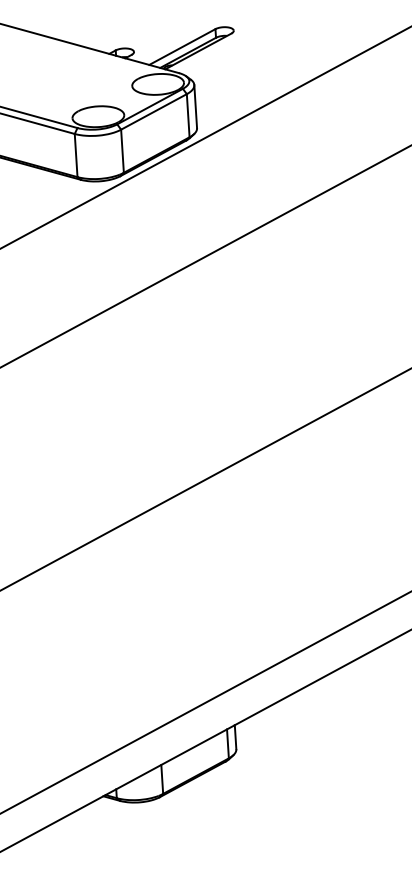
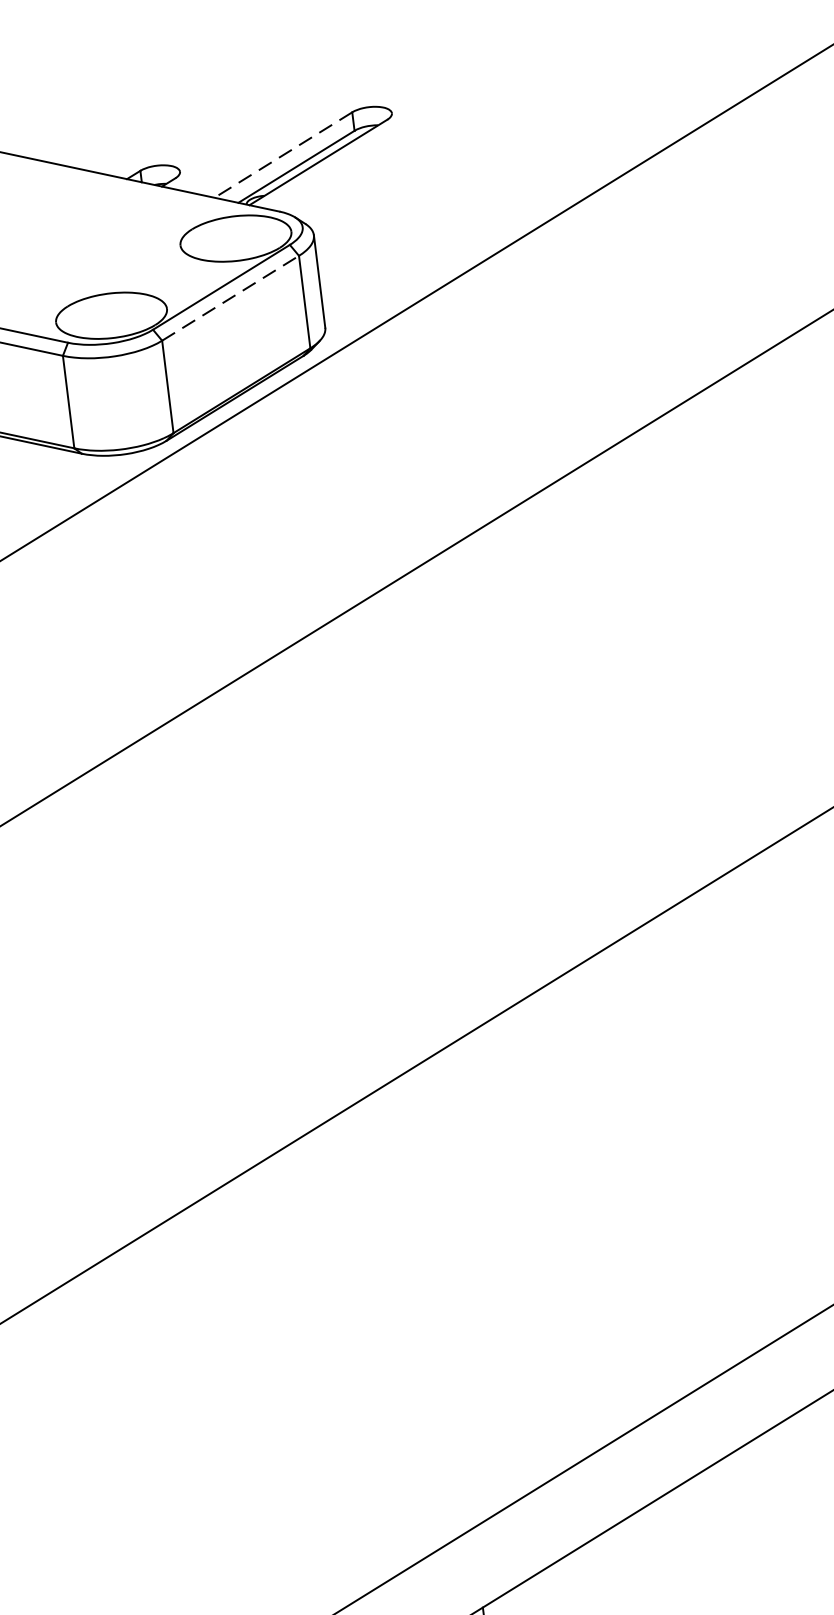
line: (182, 47) -> (283, 156), solid -> dashed
line: (154, 111) -> (231, 297), solid -> dashed

